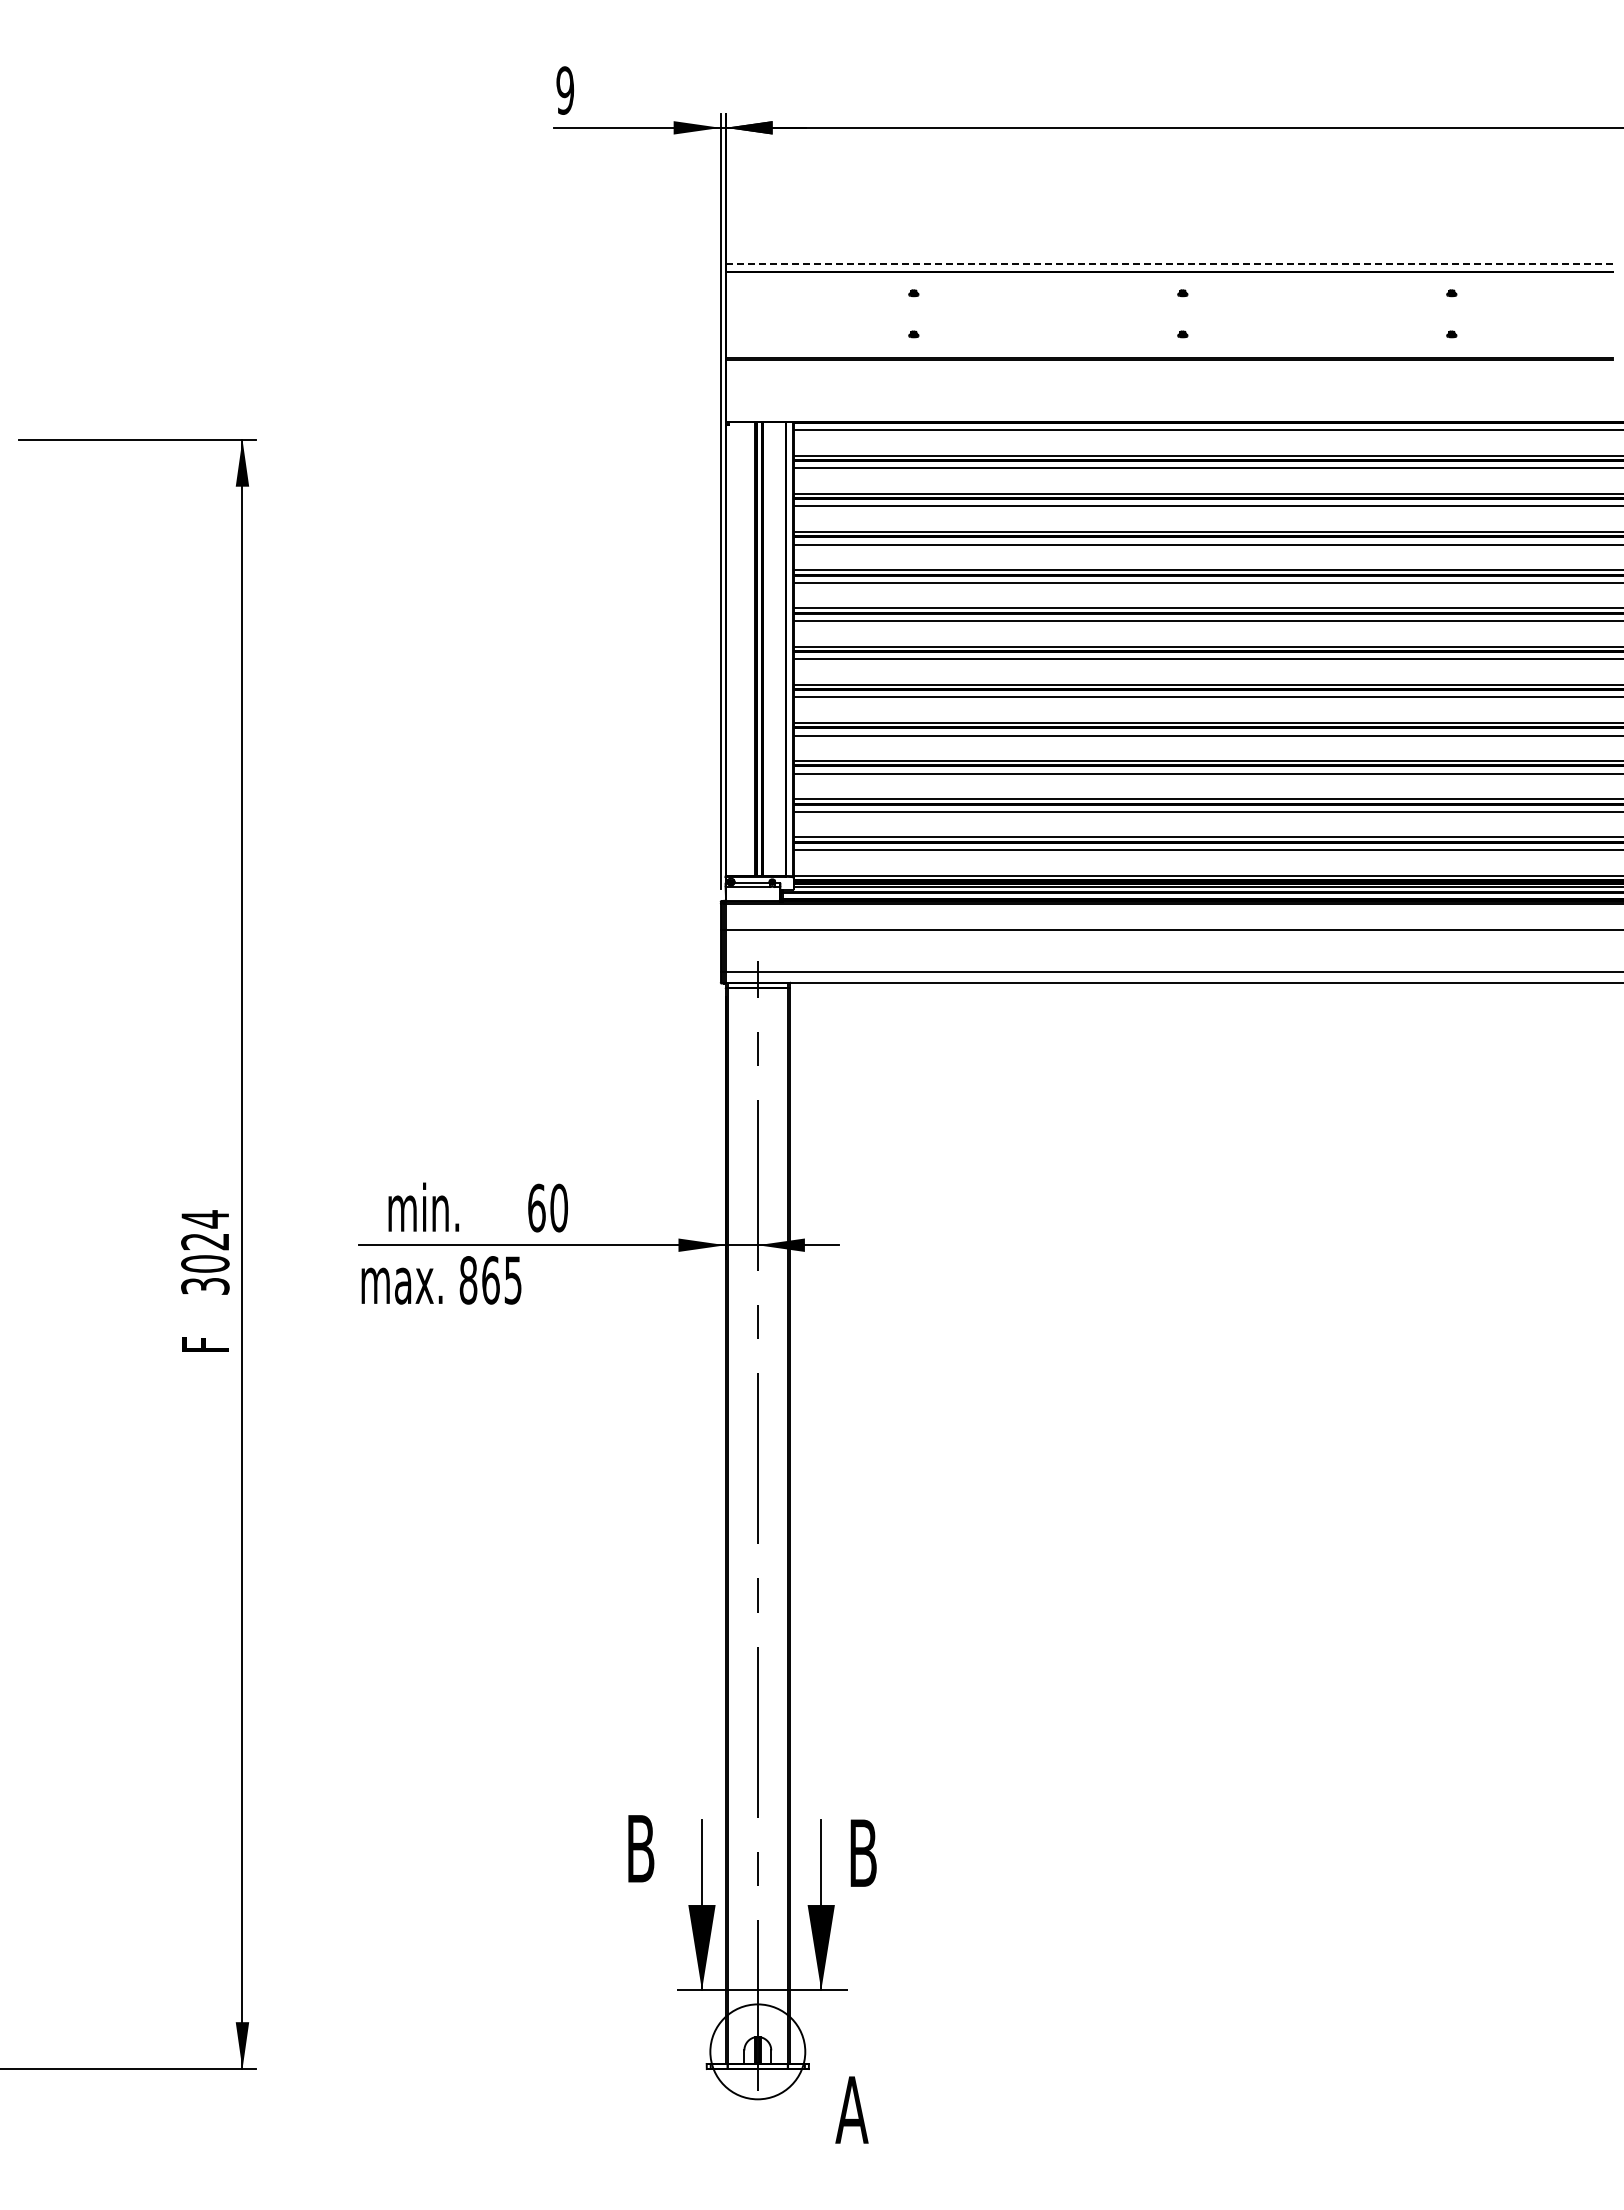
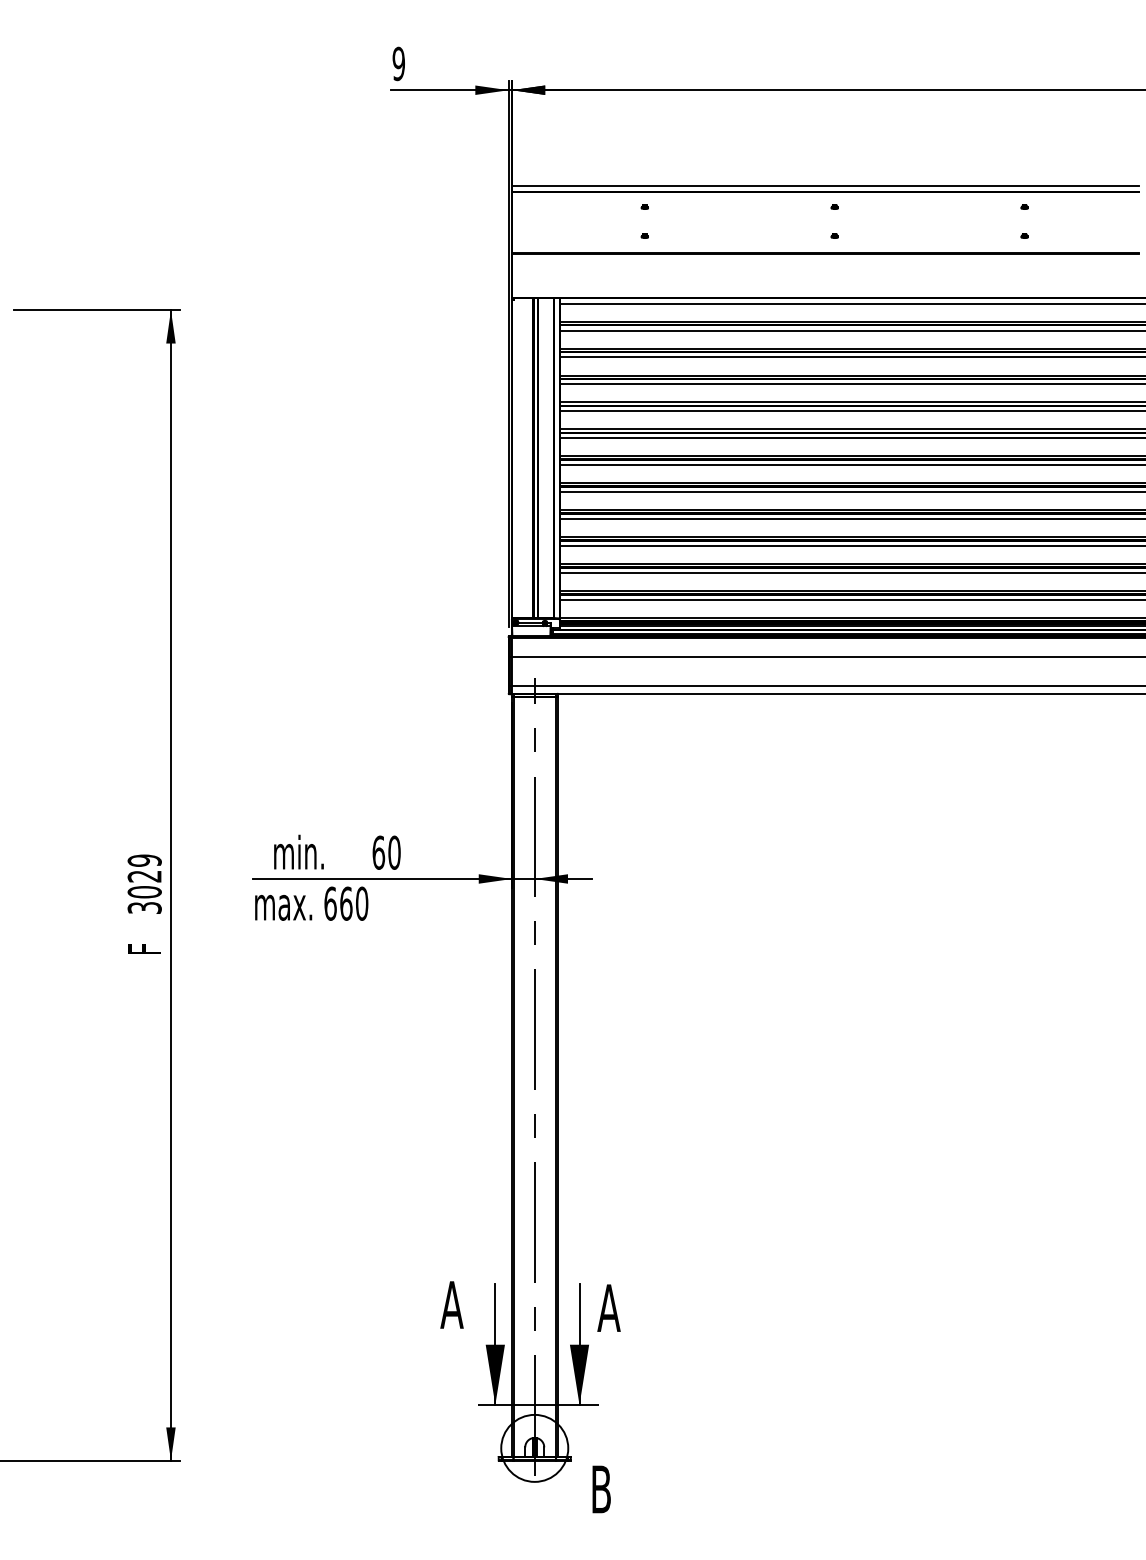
line: (1169, 263) -> (825, 185), dashed -> solid
text: (205, 1219) -> (144, 860), 3024 -> 3029
text: (490, 1280) -> (346, 903), 865 -> 660
text: (640, 1848) -> (451, 1304), B -> A
text: (862, 1852) -> (608, 1307), B -> A
text: (851, 2109) -> (600, 1489), A -> B

